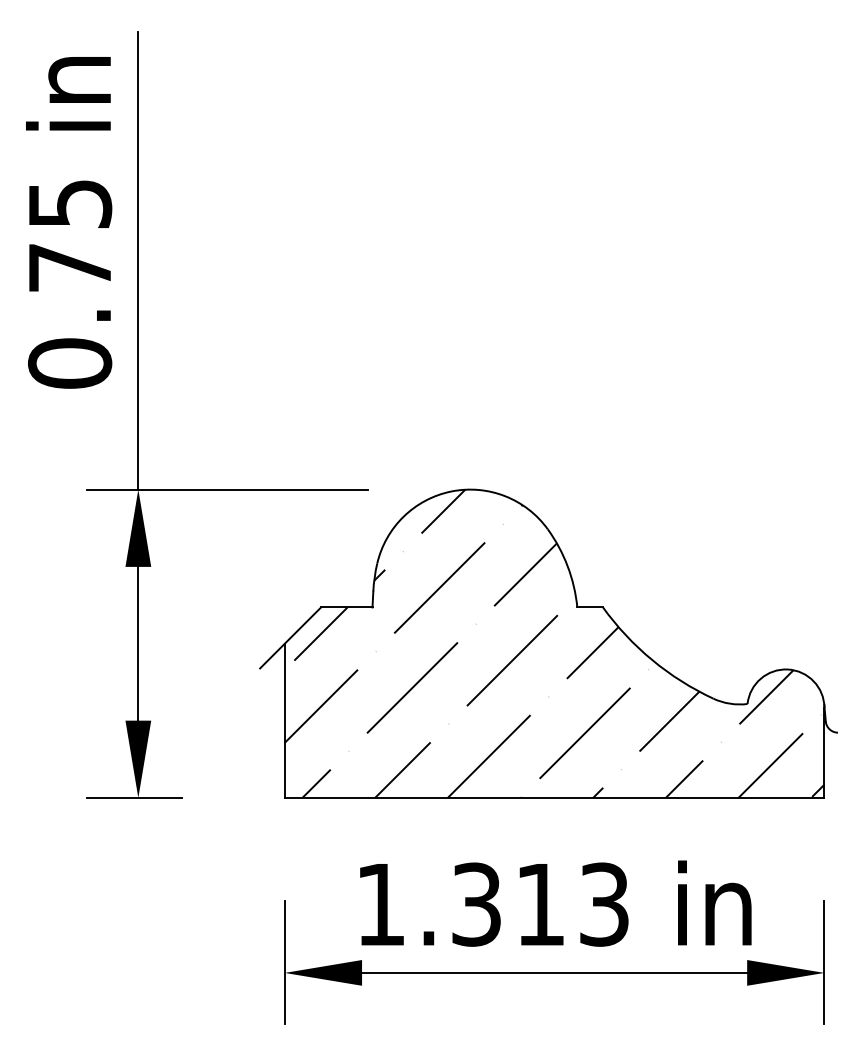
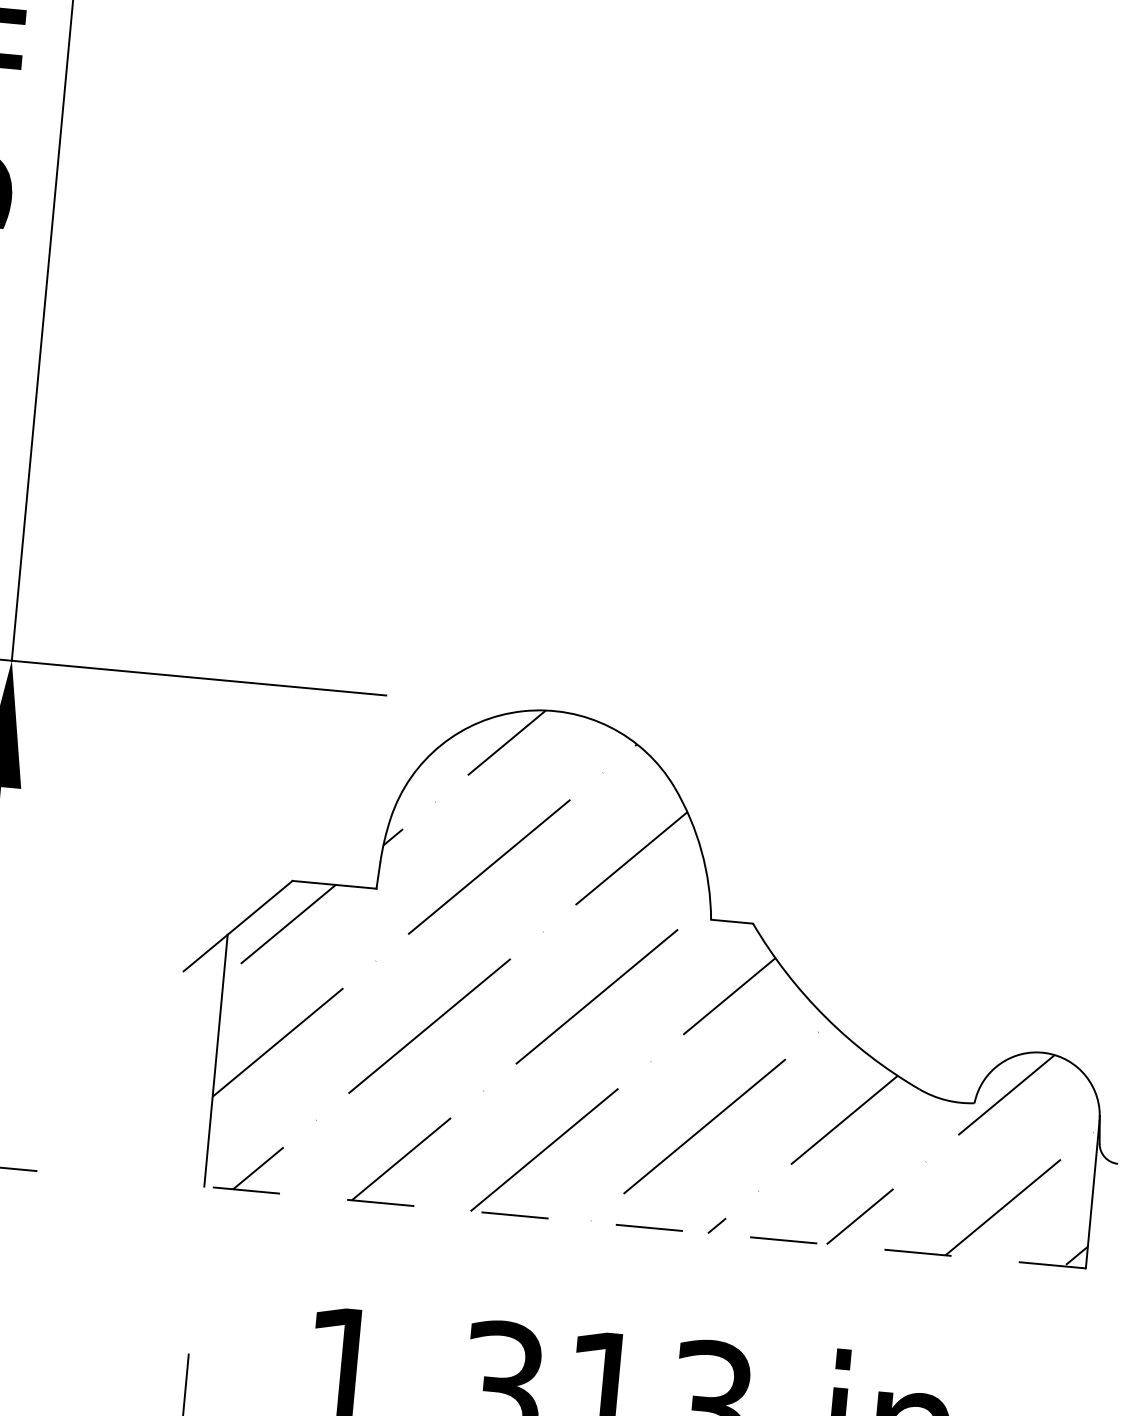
line: (554, 797) -> (645, 1226), solid -> dashed

